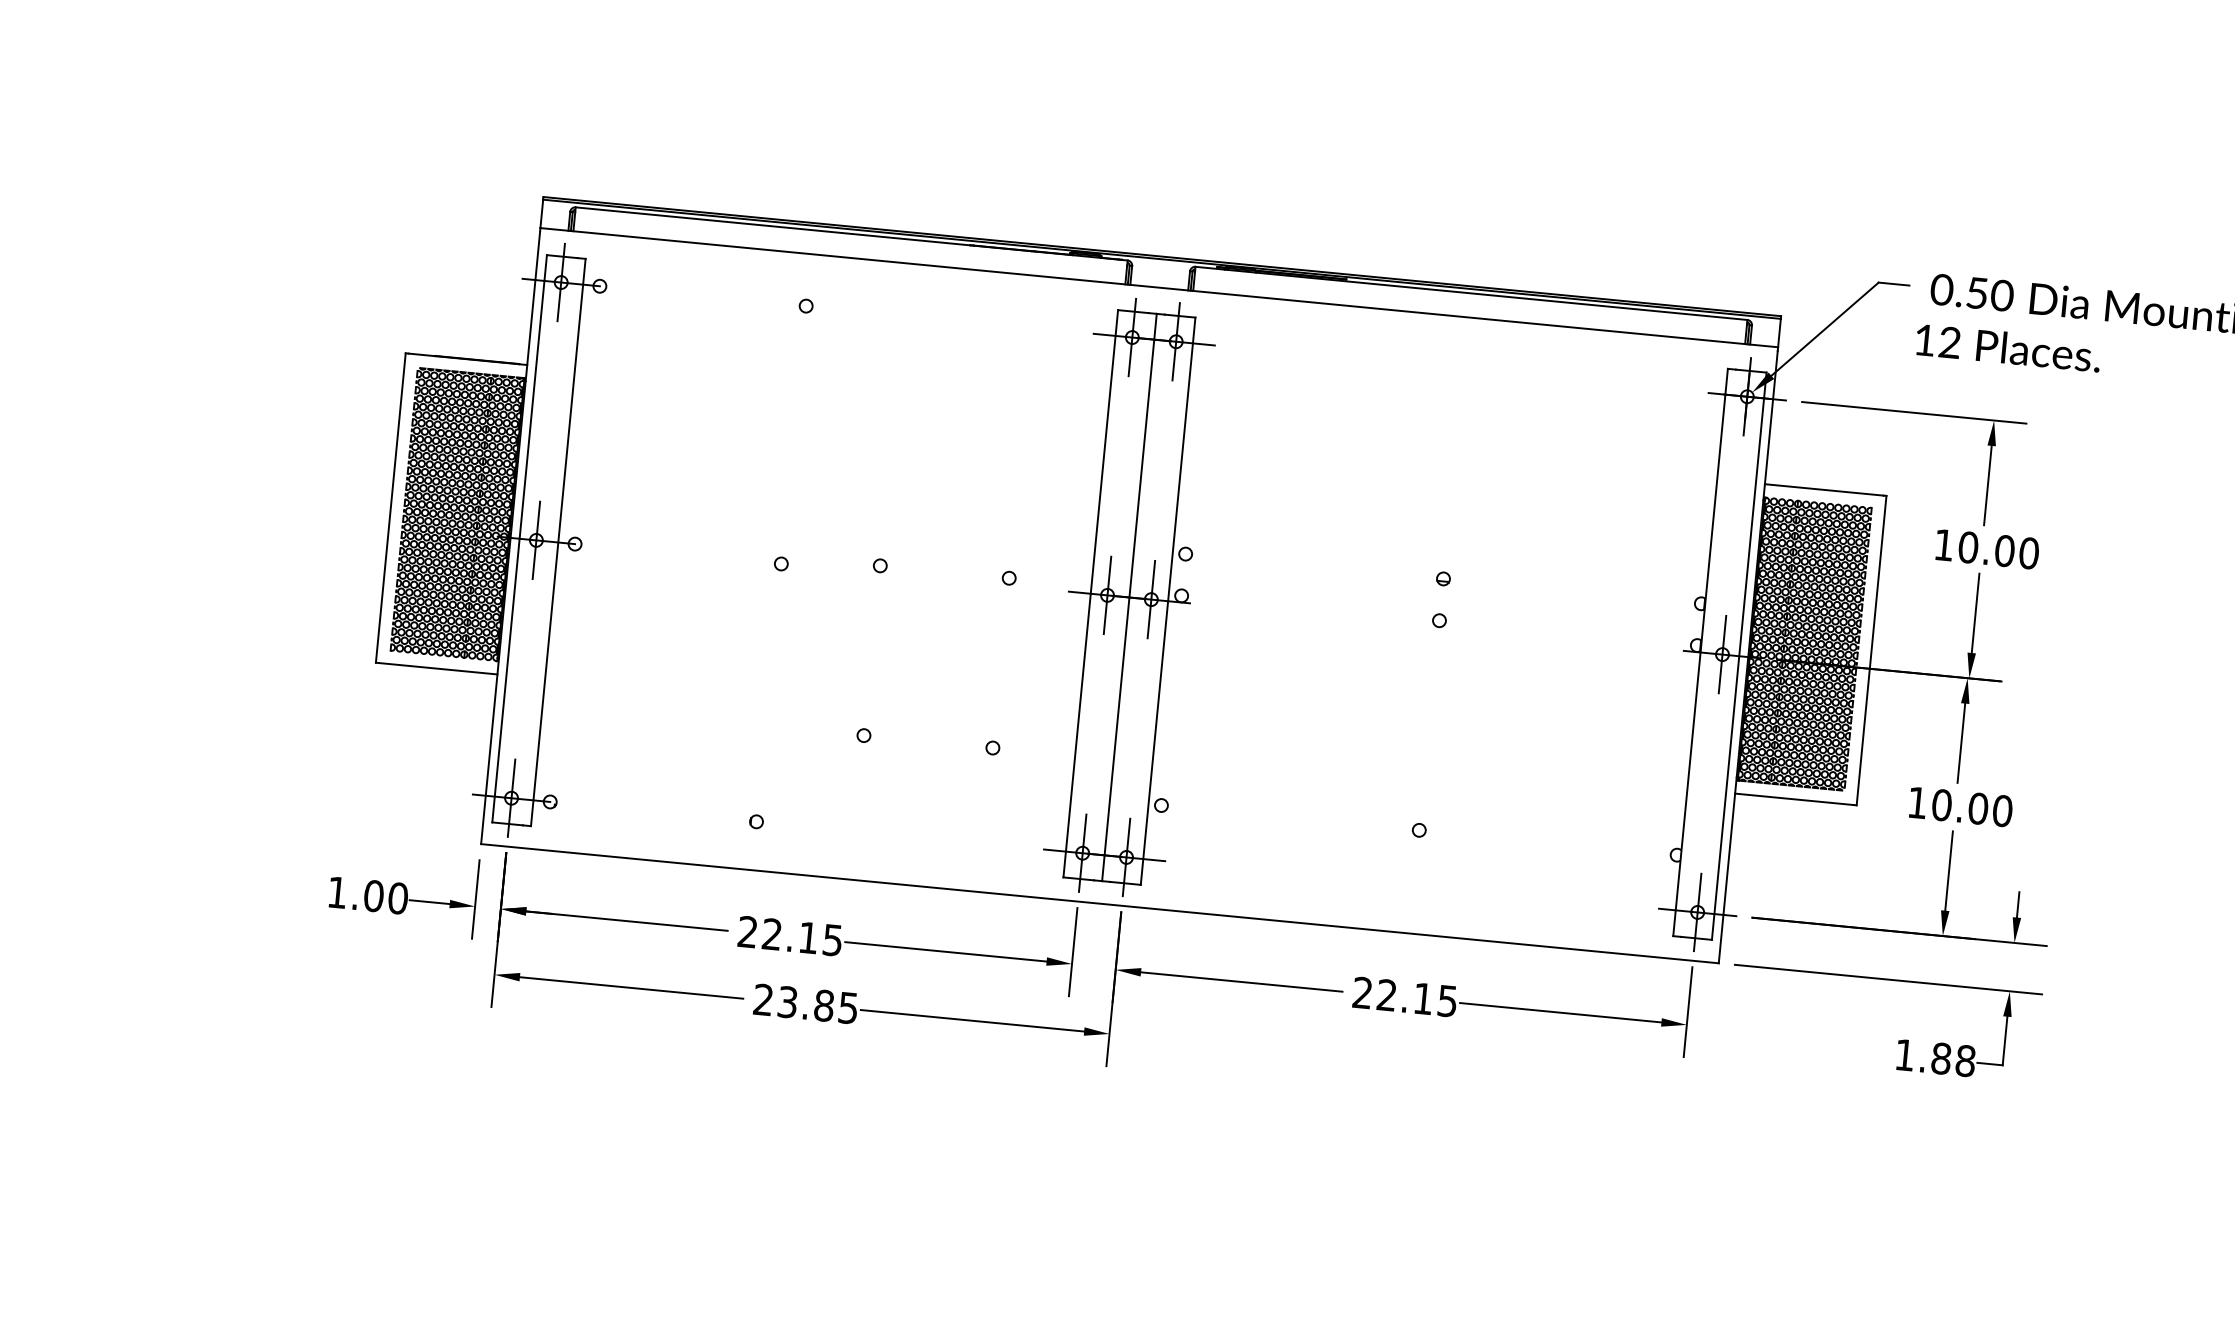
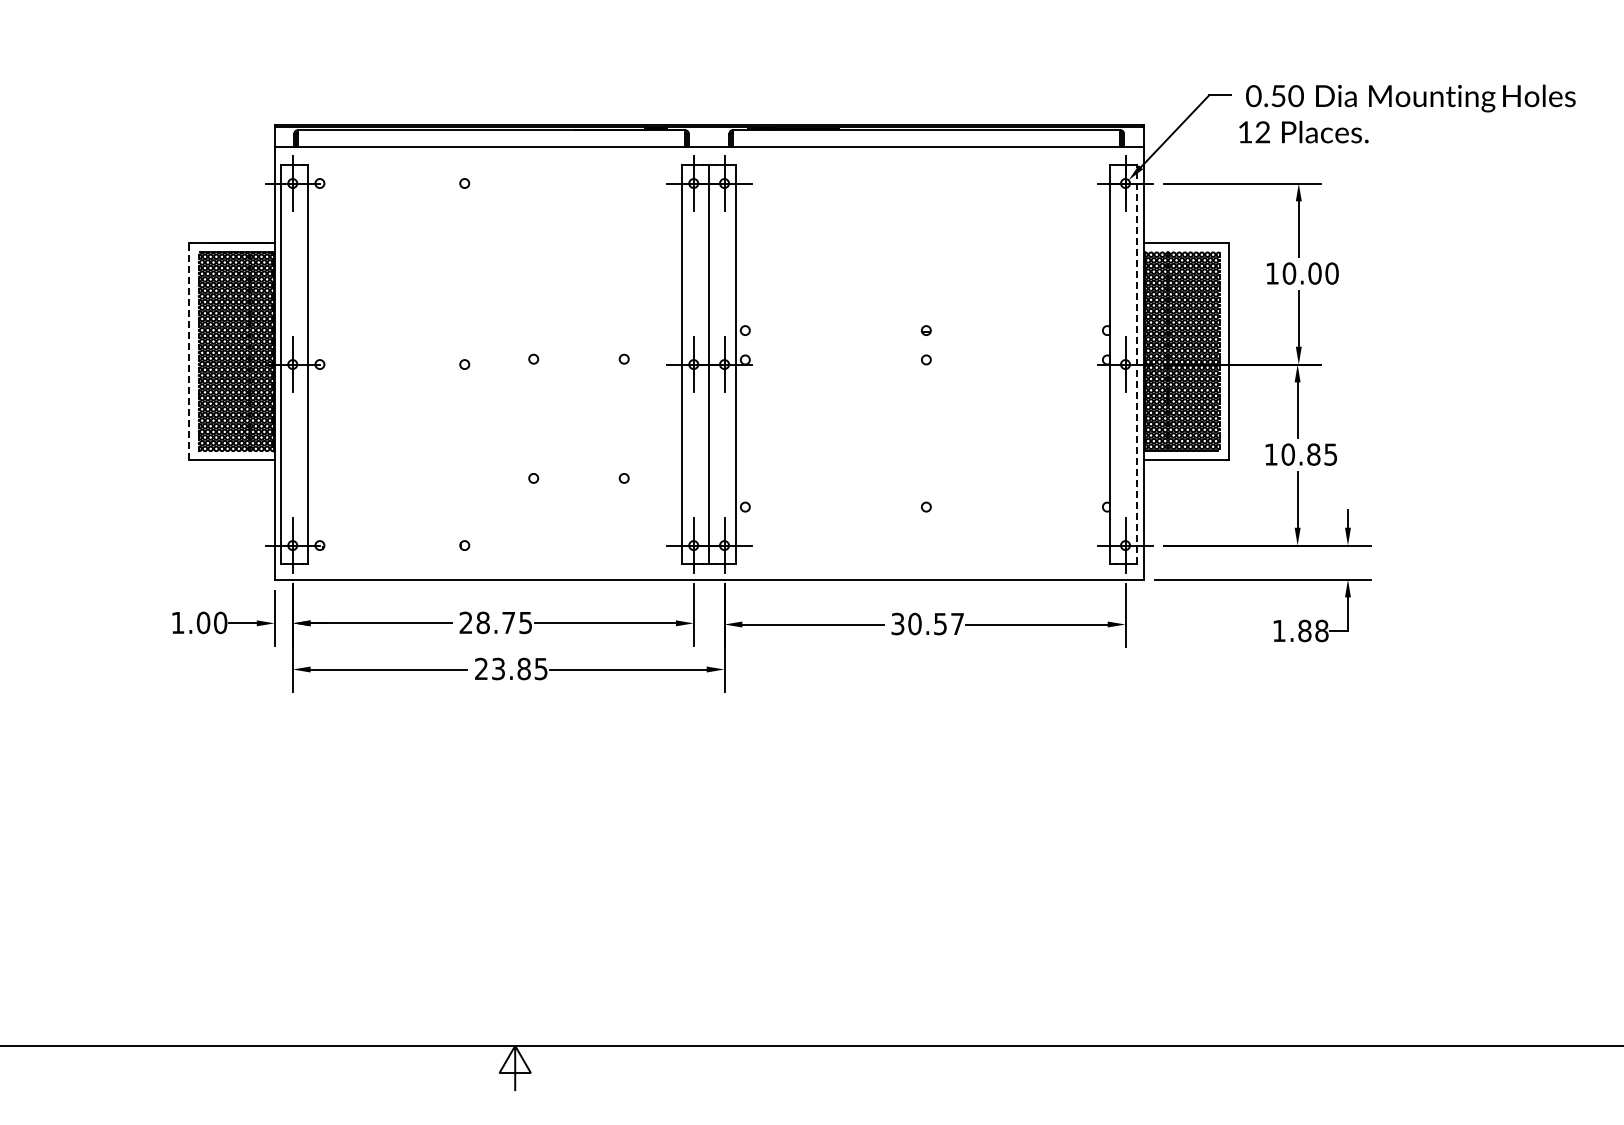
line: (391, 507) -> (189, 351), solid -> dashed
line: (1739, 656) -> (1137, 364), solid -> dashed
text: (1990, 809) -> (1322, 454), 10.00 -> 10.85
text: (789, 935) -> (495, 622), 22.15 -> 28.75
text: (1404, 996) -> (927, 623), 22.15 -> 30.57

